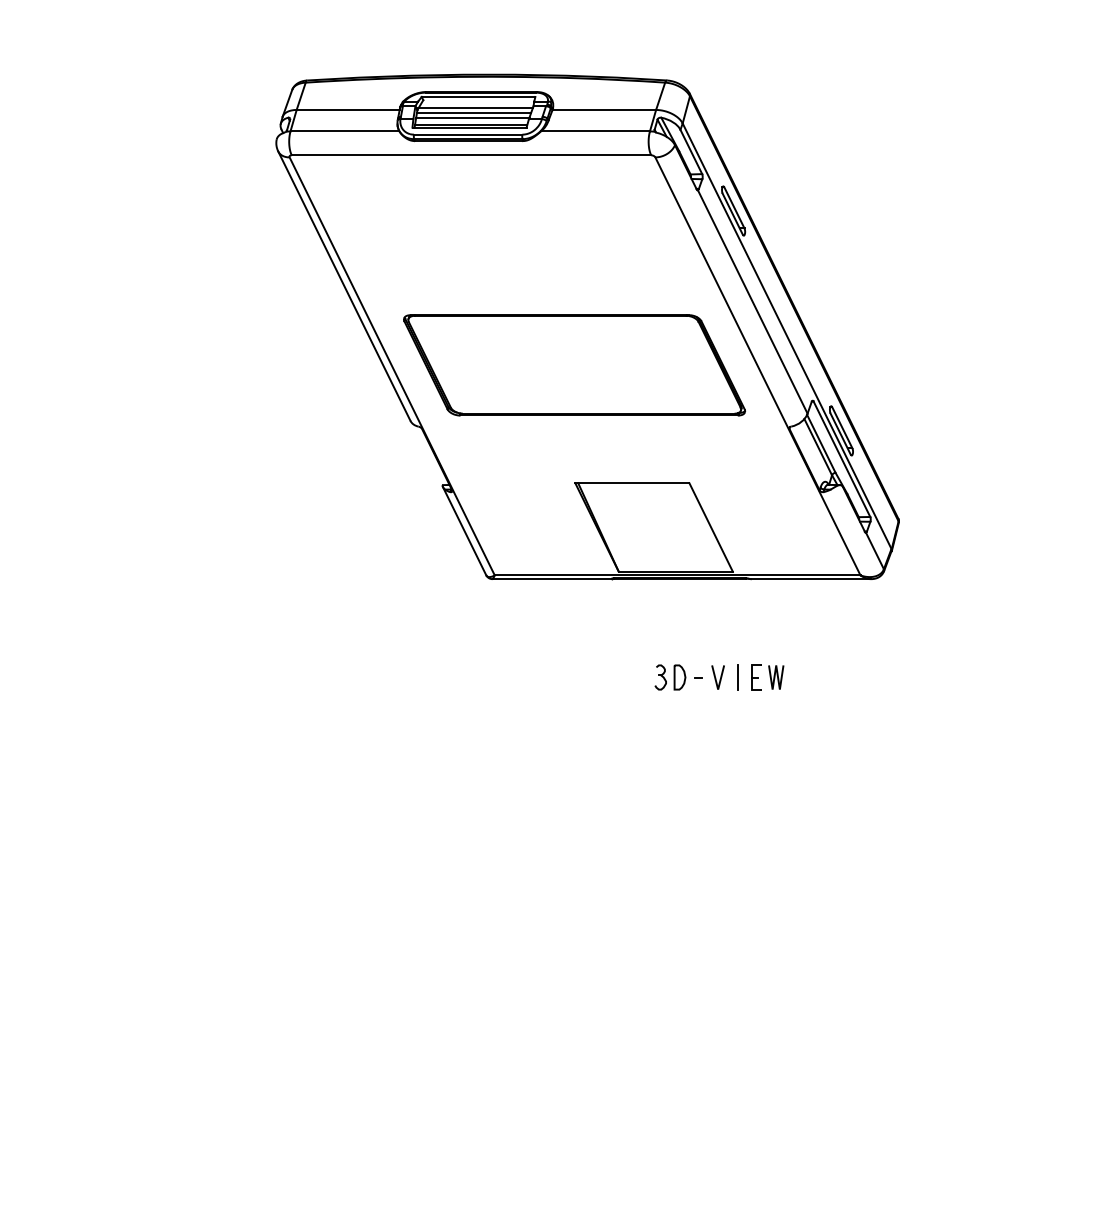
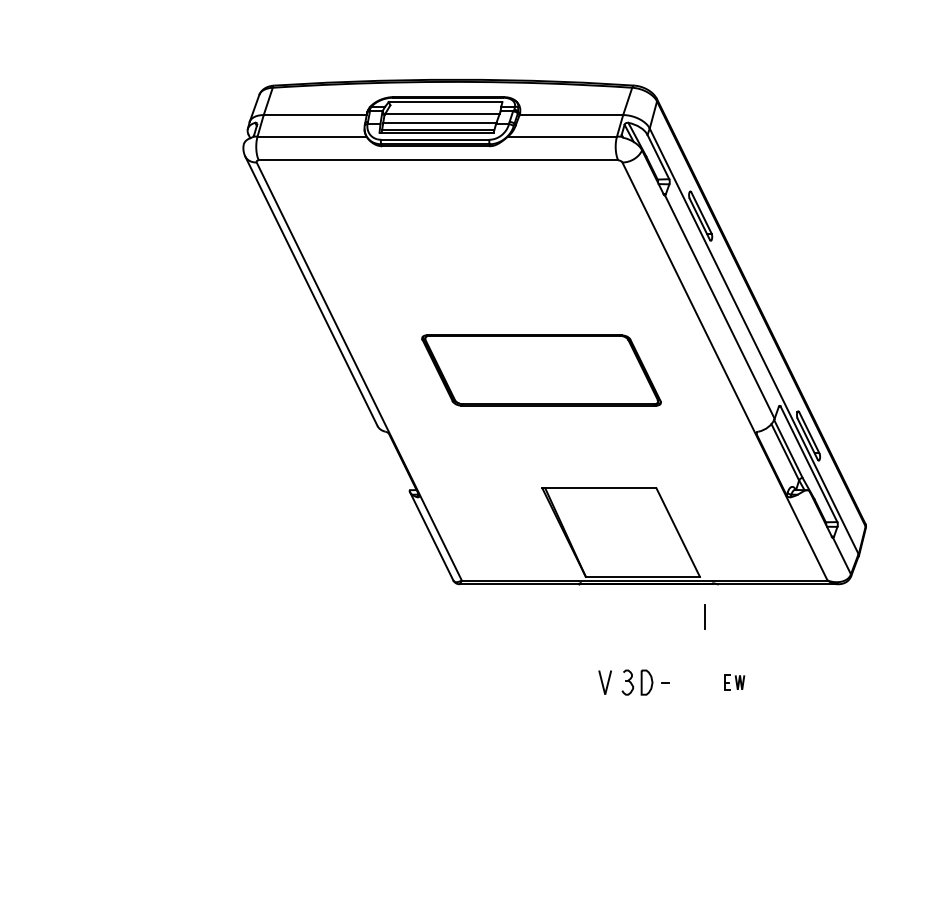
line: (474, 112) -> (441, 117), removed
part: (574, 365) -> (541, 370), size x0.7
line: (716, 677) -> (603, 682), moved
line: (737, 677) -> (704, 616), moved
part: (767, 677) -> (734, 682), size x0.6

